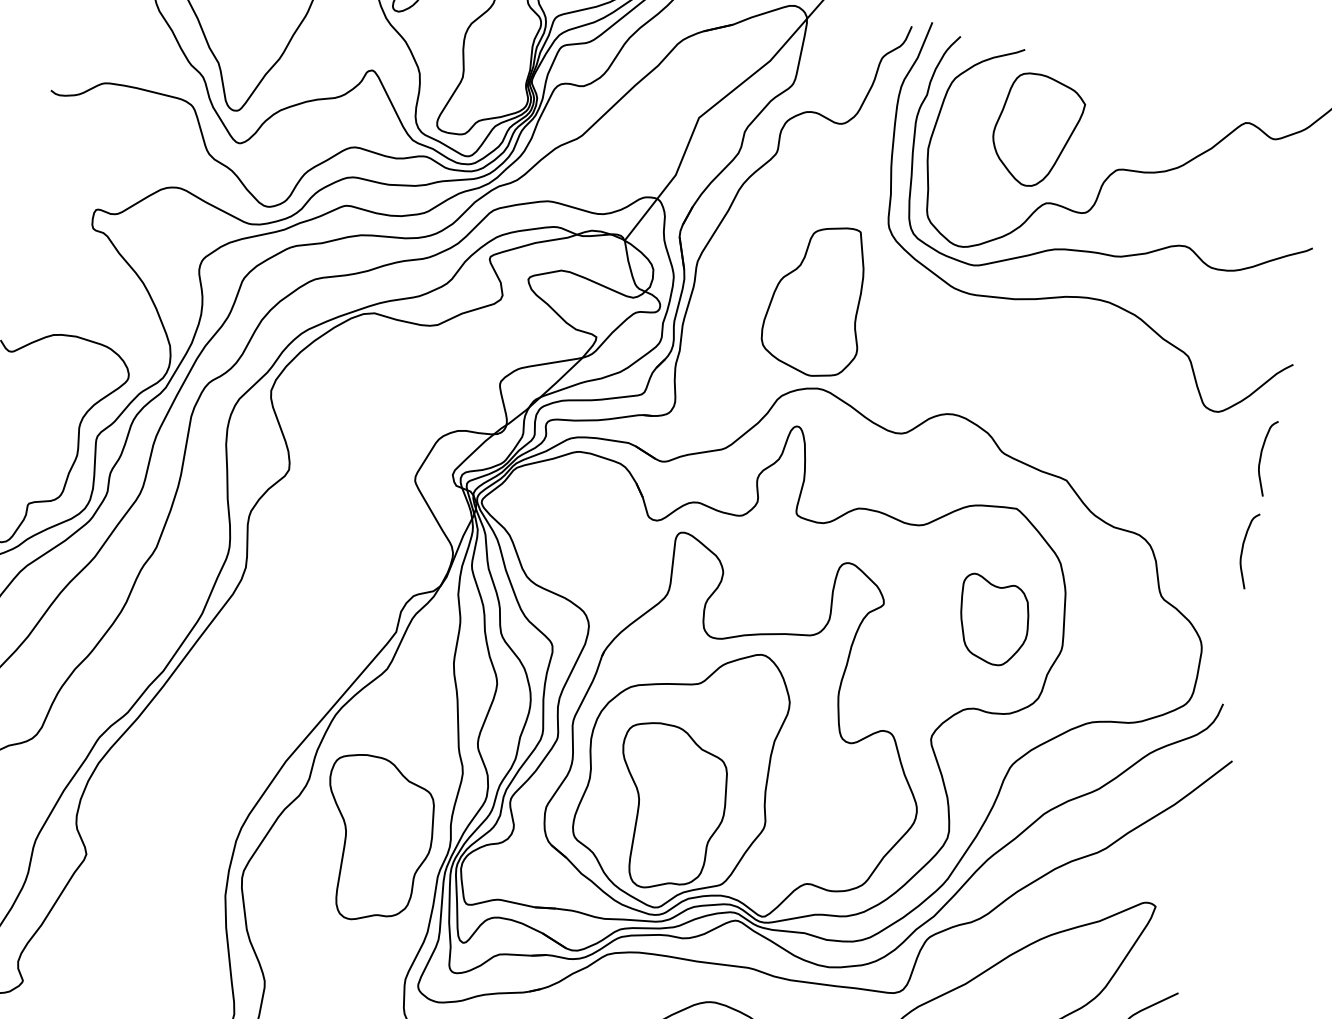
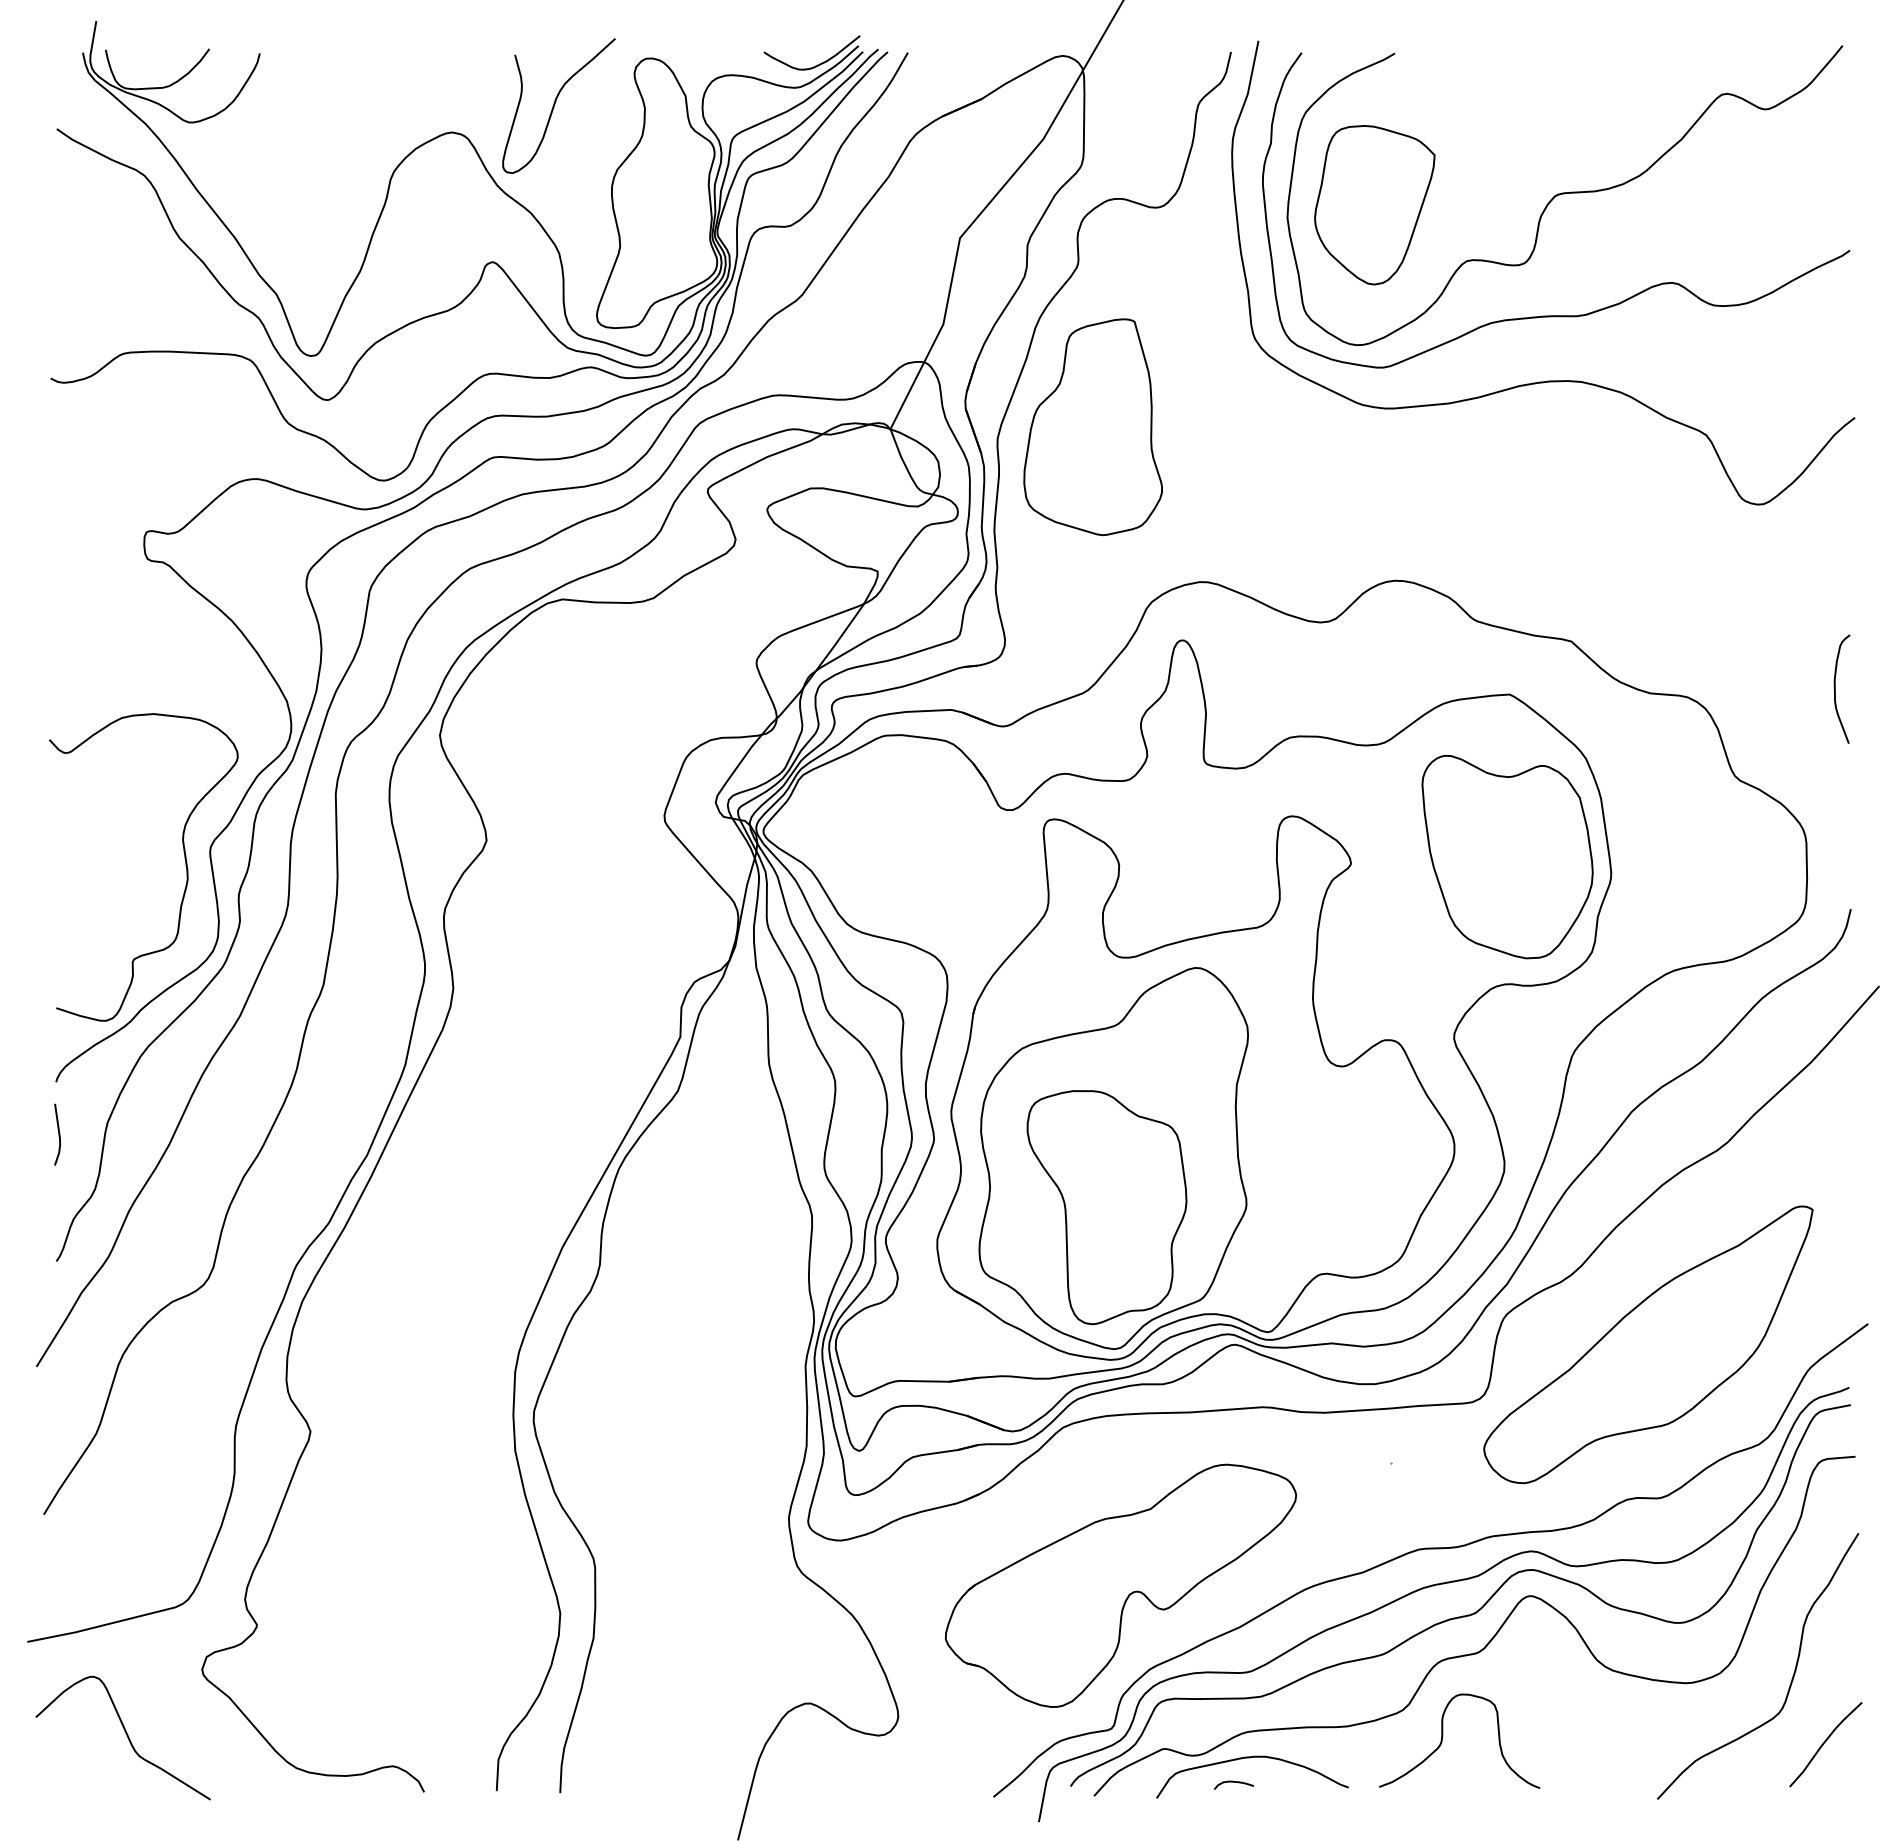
part: (1036, 131) -> (1374, 205), moved
part: (817, 299) -> (1092, 427), moved
curve: (1261, 456) -> (1835, 554), removed
part: (992, 620) -> (1507, 856), size x1.67
part: (374, 840) -> (707, 1332), removed

